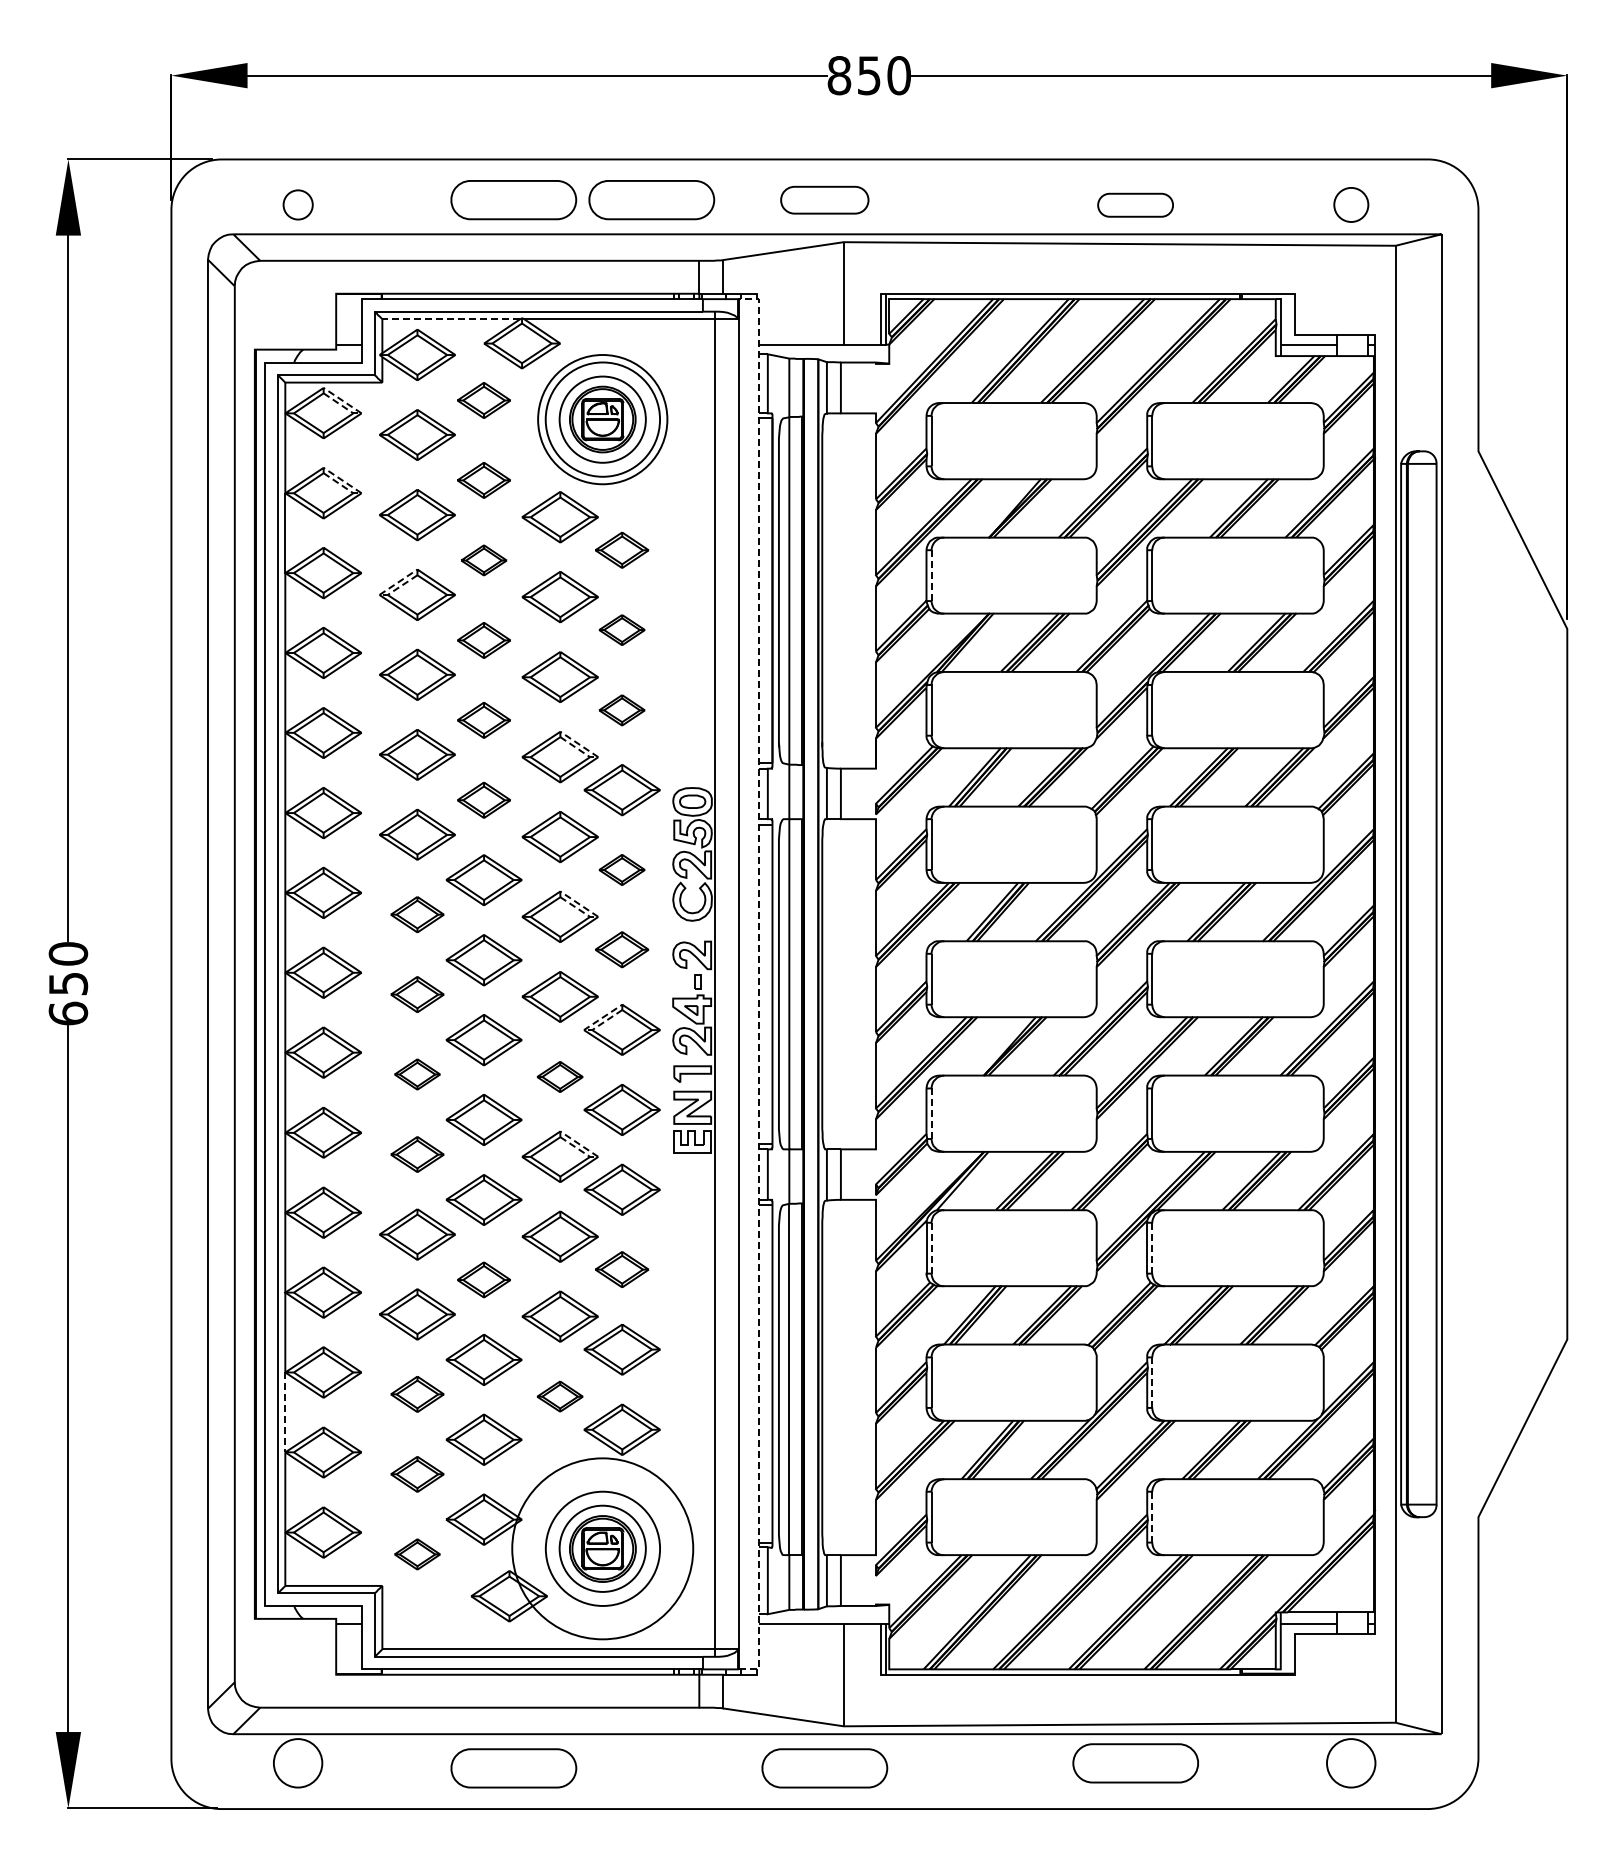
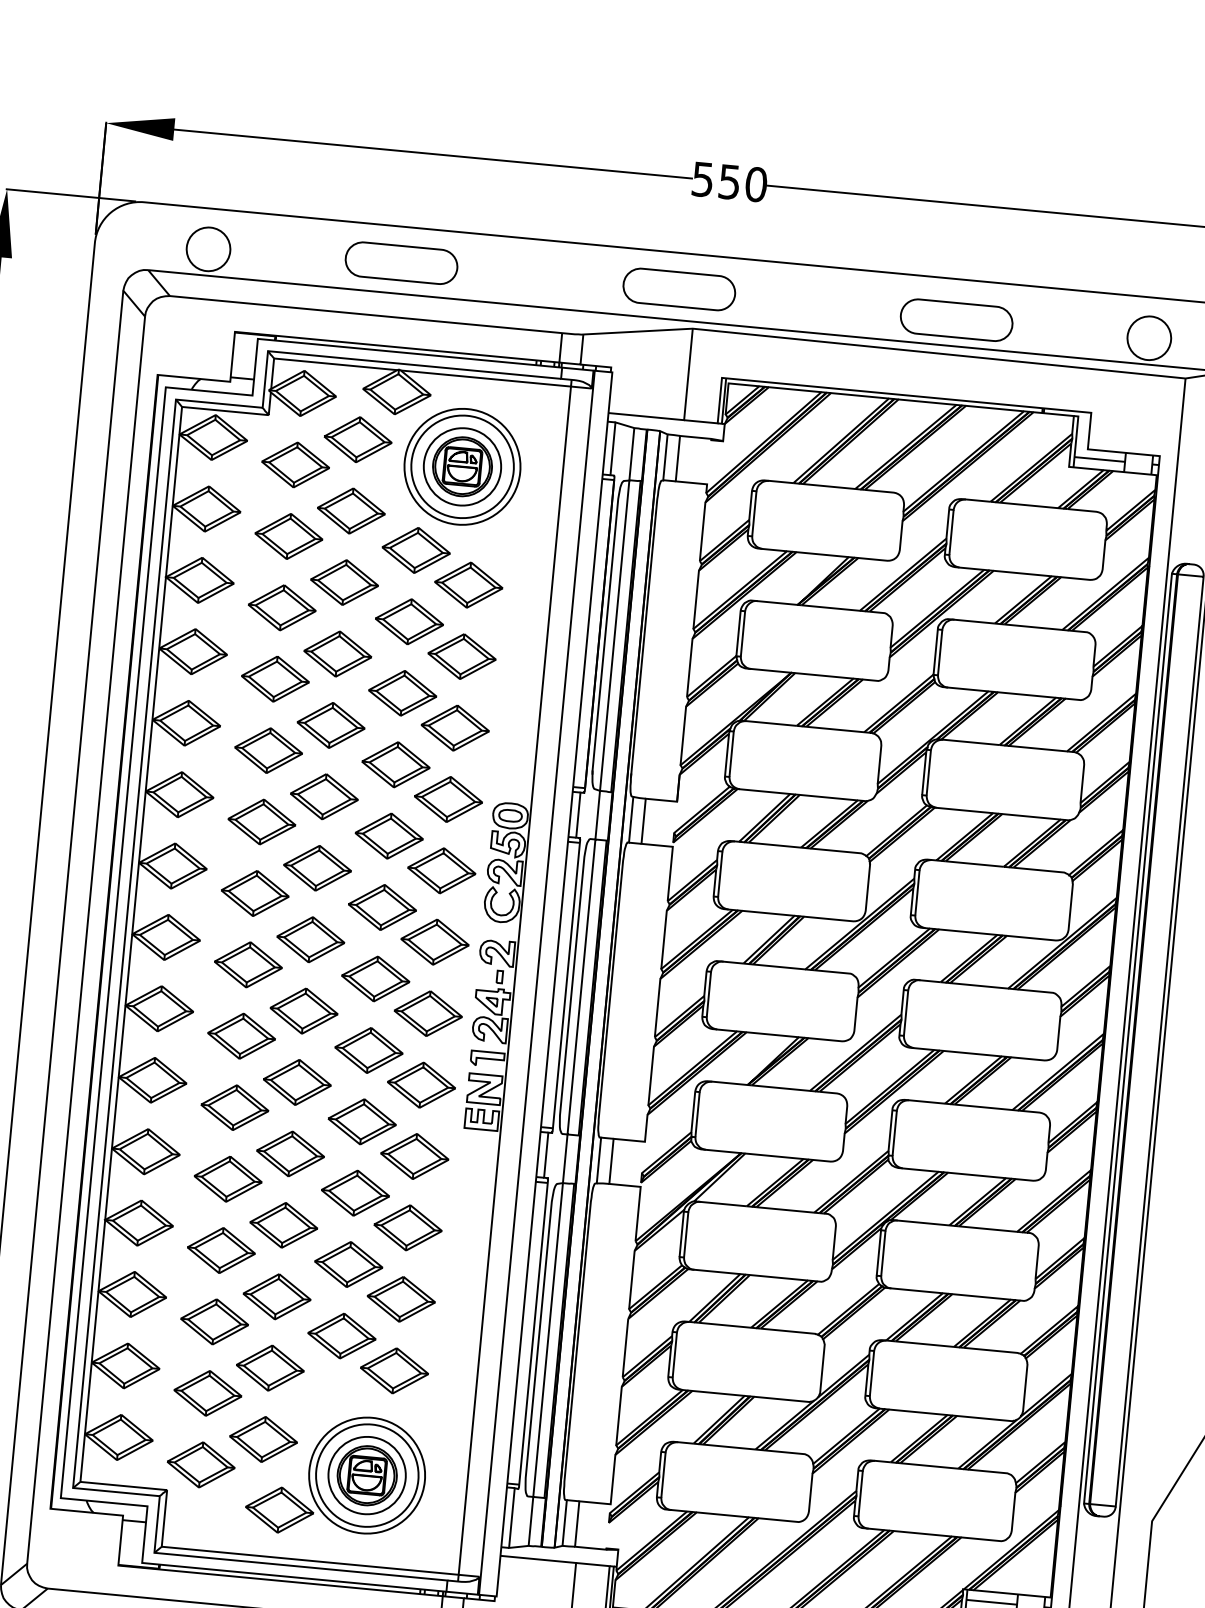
text: (839, 75) -> (703, 179), 850 -> 550
part: (651, 200) -> (524, 275), removed
part: (824, 200) -> (679, 289), size x1.43
circle: (297, 204) -> (207, 248), size x1.67
circle: (1350, 204) -> (1148, 337), size x1.43
part: (1135, 205) -> (956, 320), size x1.67
line: (451, 319) -> (335, 364), dashed -> solid
part: (483, 400) -> (357, 439), size x1.43
line: (361, 413) -> (247, 440), dashed -> solid
part: (483, 480) -> (350, 511), size x1.43
line: (361, 493) -> (240, 512), dashed -> solid
part: (621, 550) -> (468, 585), size x1.43
part: (483, 560) -> (344, 582), size x1.67
line: (931, 576) -> (742, 634), dashed -> solid
line: (379, 594) -> (248, 604), dashed -> solid
part: (621, 629) -> (461, 655), size x1.67
part: (483, 640) -> (337, 654), size x1.43
part: (621, 710) -> (454, 728), size x1.67
part: (483, 720) -> (330, 725), size x1.43
line: (598, 757) -> (430, 768), dashed -> solid
part: (483, 800) -> (323, 797), size x1.43
part: (621, 869) -> (441, 870), size x1.67
part: (417, 914) -> (255, 893), size x1.43
line: (598, 916) -> (416, 910), dashed -> solid
part: (621, 949) -> (434, 941), size x1.43
line: (759, 983) -> (554, 983), dashed -> solid
part: (417, 994) -> (248, 964), size x1.43
line: (584, 1030) -> (394, 1011), dashed -> solid
part: (417, 1074) -> (241, 1036), size x1.67
part: (559, 1076) -> (368, 1049), size x1.67
line: (931, 1114) -> (697, 1115), dashed -> solid
part: (417, 1154) -> (234, 1107), size x1.43
line: (598, 1156) -> (396, 1124), dashed -> solid
line: (931, 1248) -> (686, 1235), dashed -> solid
line: (1152, 1248) -> (883, 1253), dashed -> solid
part: (621, 1269) -> (407, 1227), size x1.43
part: (483, 1279) -> (283, 1224), size x1.43
line: (1152, 1383) -> (872, 1374), dashed -> solid
part: (417, 1394) -> (214, 1322), size x1.43
part: (559, 1396) -> (341, 1335), size x1.67
line: (285, 1412) -> (95, 1327), dashed -> solid
part: (417, 1474) -> (207, 1393), size x1.43
line: (1152, 1517) -> (860, 1494), dashed -> solid
circle: (602, 1548) -> (366, 1475), size x0.71
part: (417, 1554) -> (201, 1465), size x1.67

